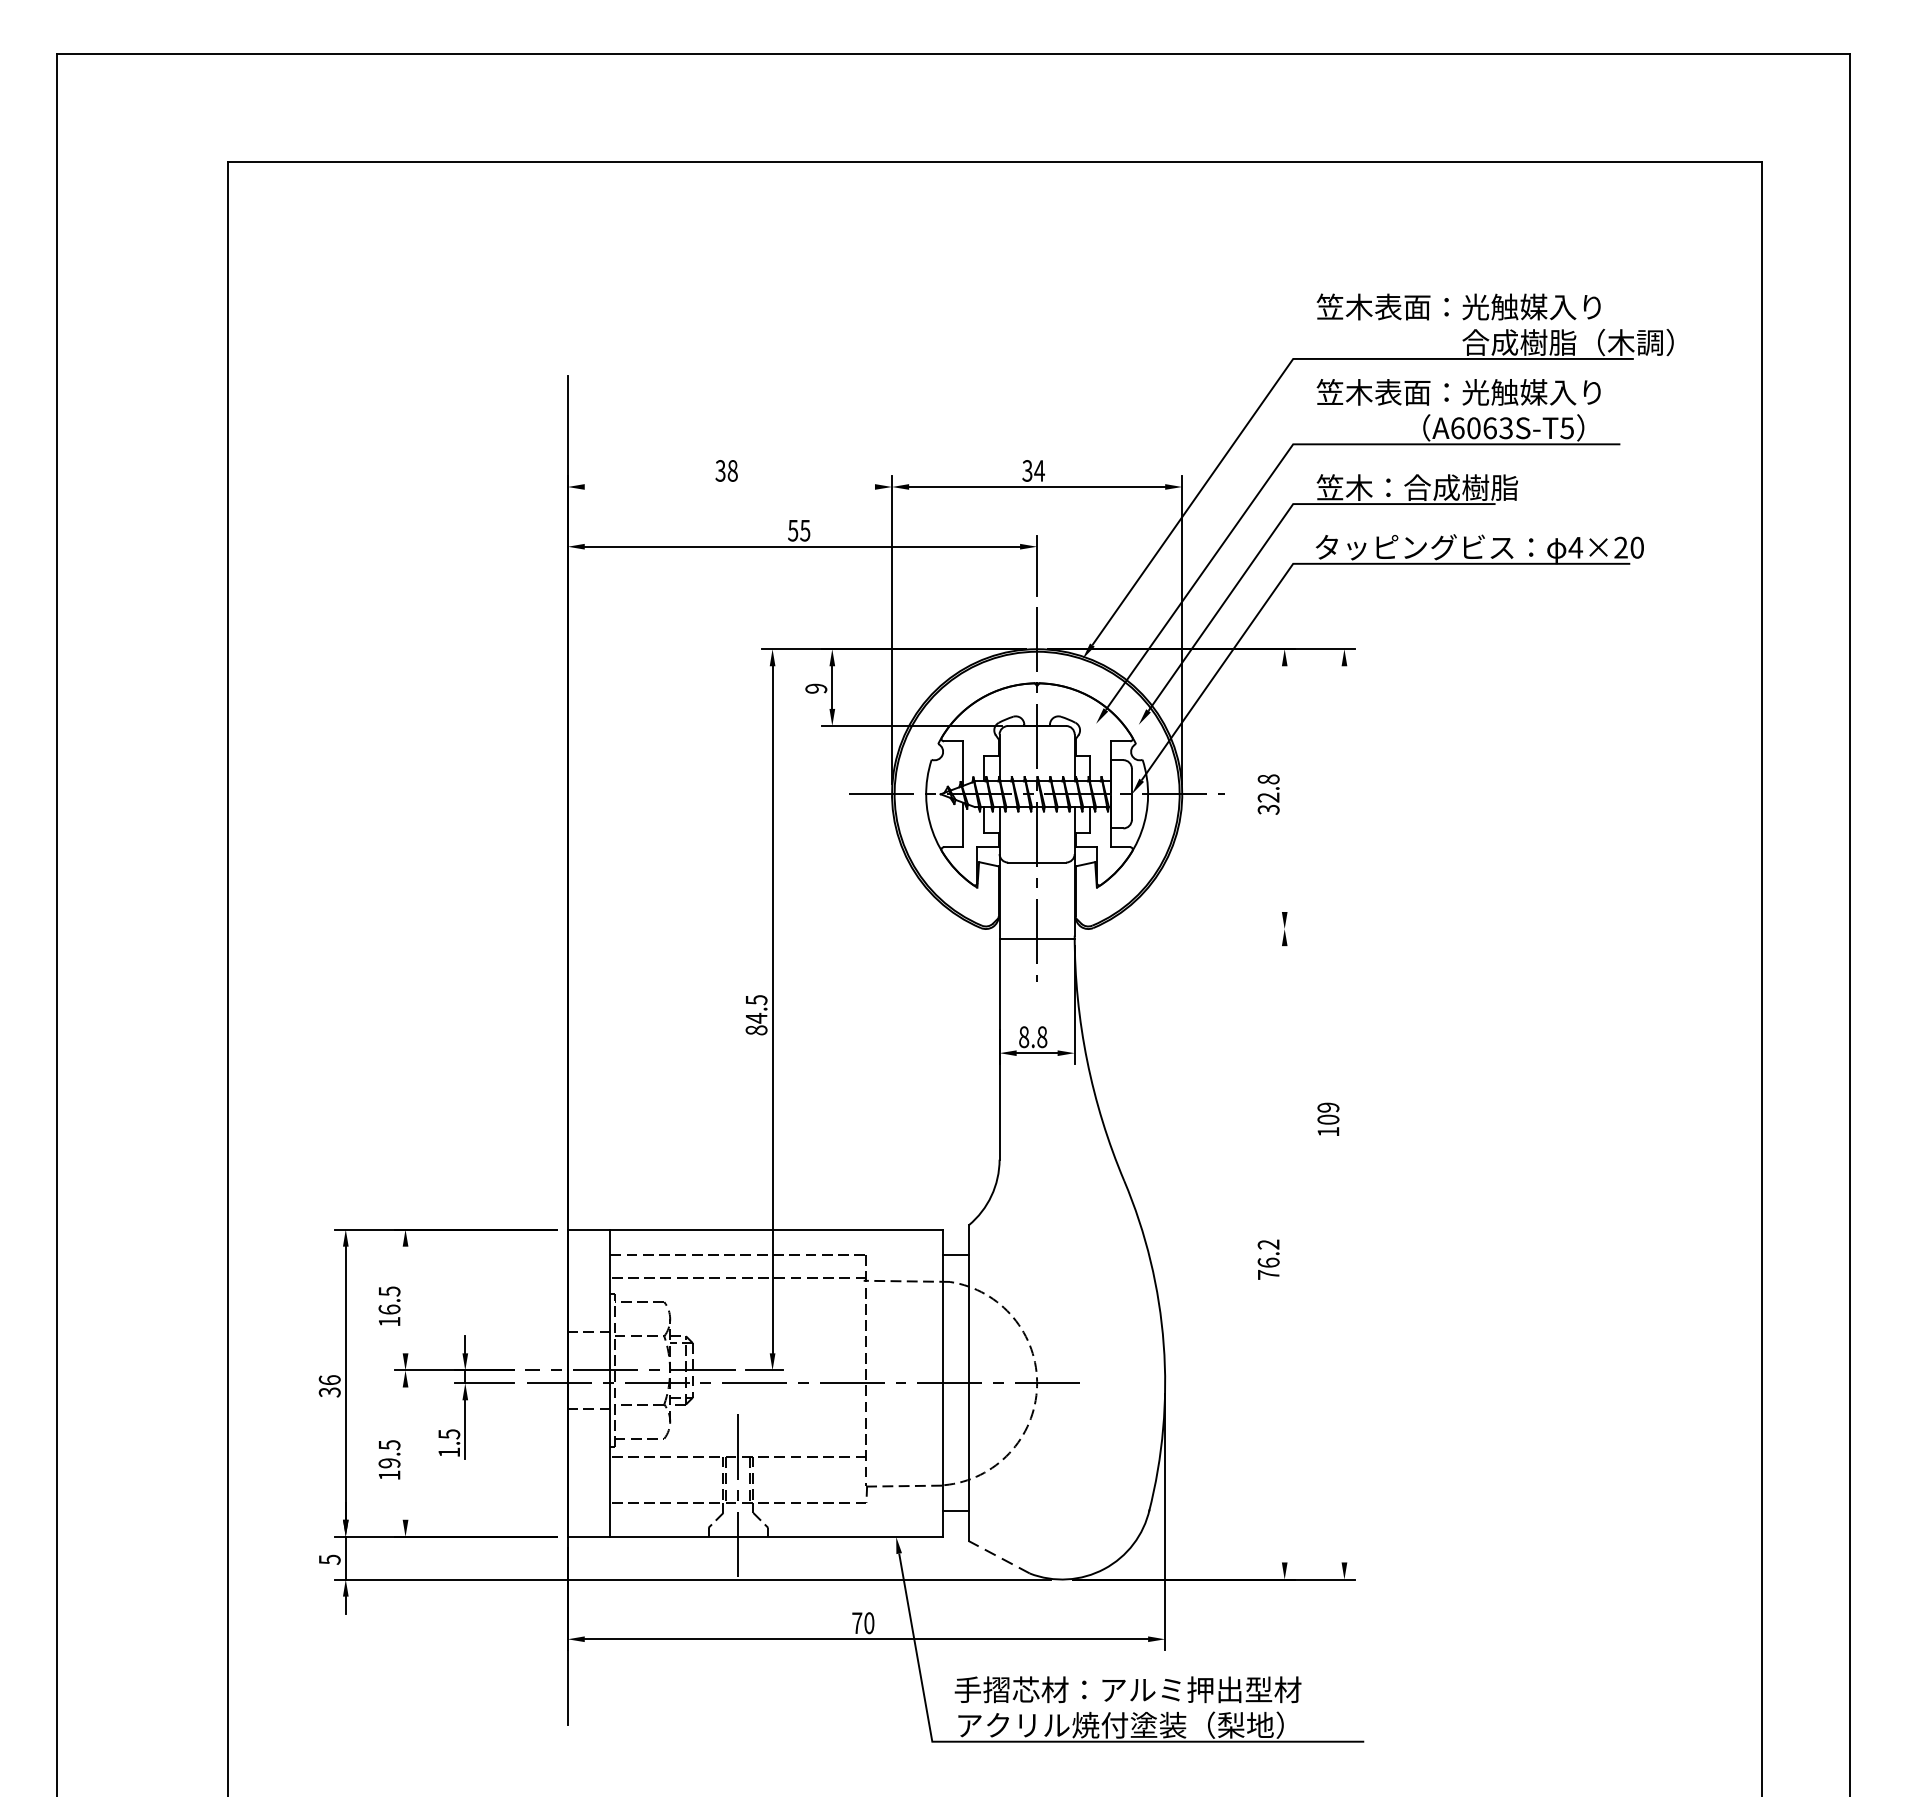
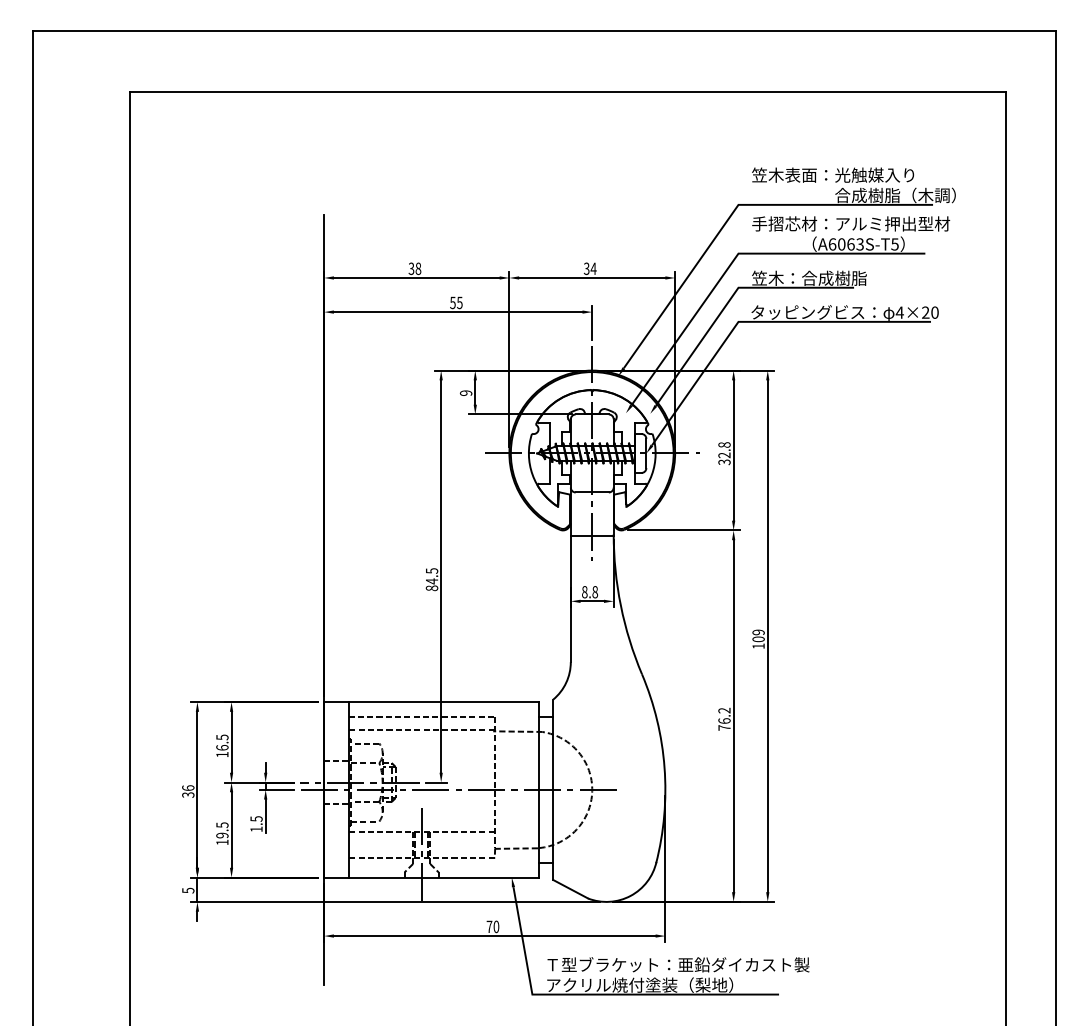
text: (1491, 391) -> (851, 223), 笠木表面：光触媒入り -> 手摺芯材：アルミ押出型材
line: (729, 487) -> (416, 278), added
line: (1284, 789) -> (733, 450), added
line: (1196, 929) -> (683, 530), added
line: (1343, 1114) -> (767, 636), added
line: (1284, 1254) -> (733, 716), added
line: (405, 1298) -> (231, 741), added
line: (405, 1452) -> (231, 829), added
line: (999, 1557) -> (570, 889), dashed -> solid
text: (1186, 1689) -> (677, 964), 手摺芯材：アルミ押出型材 -> Ｔ型ブラケット：亜鉛ダイカスト製

